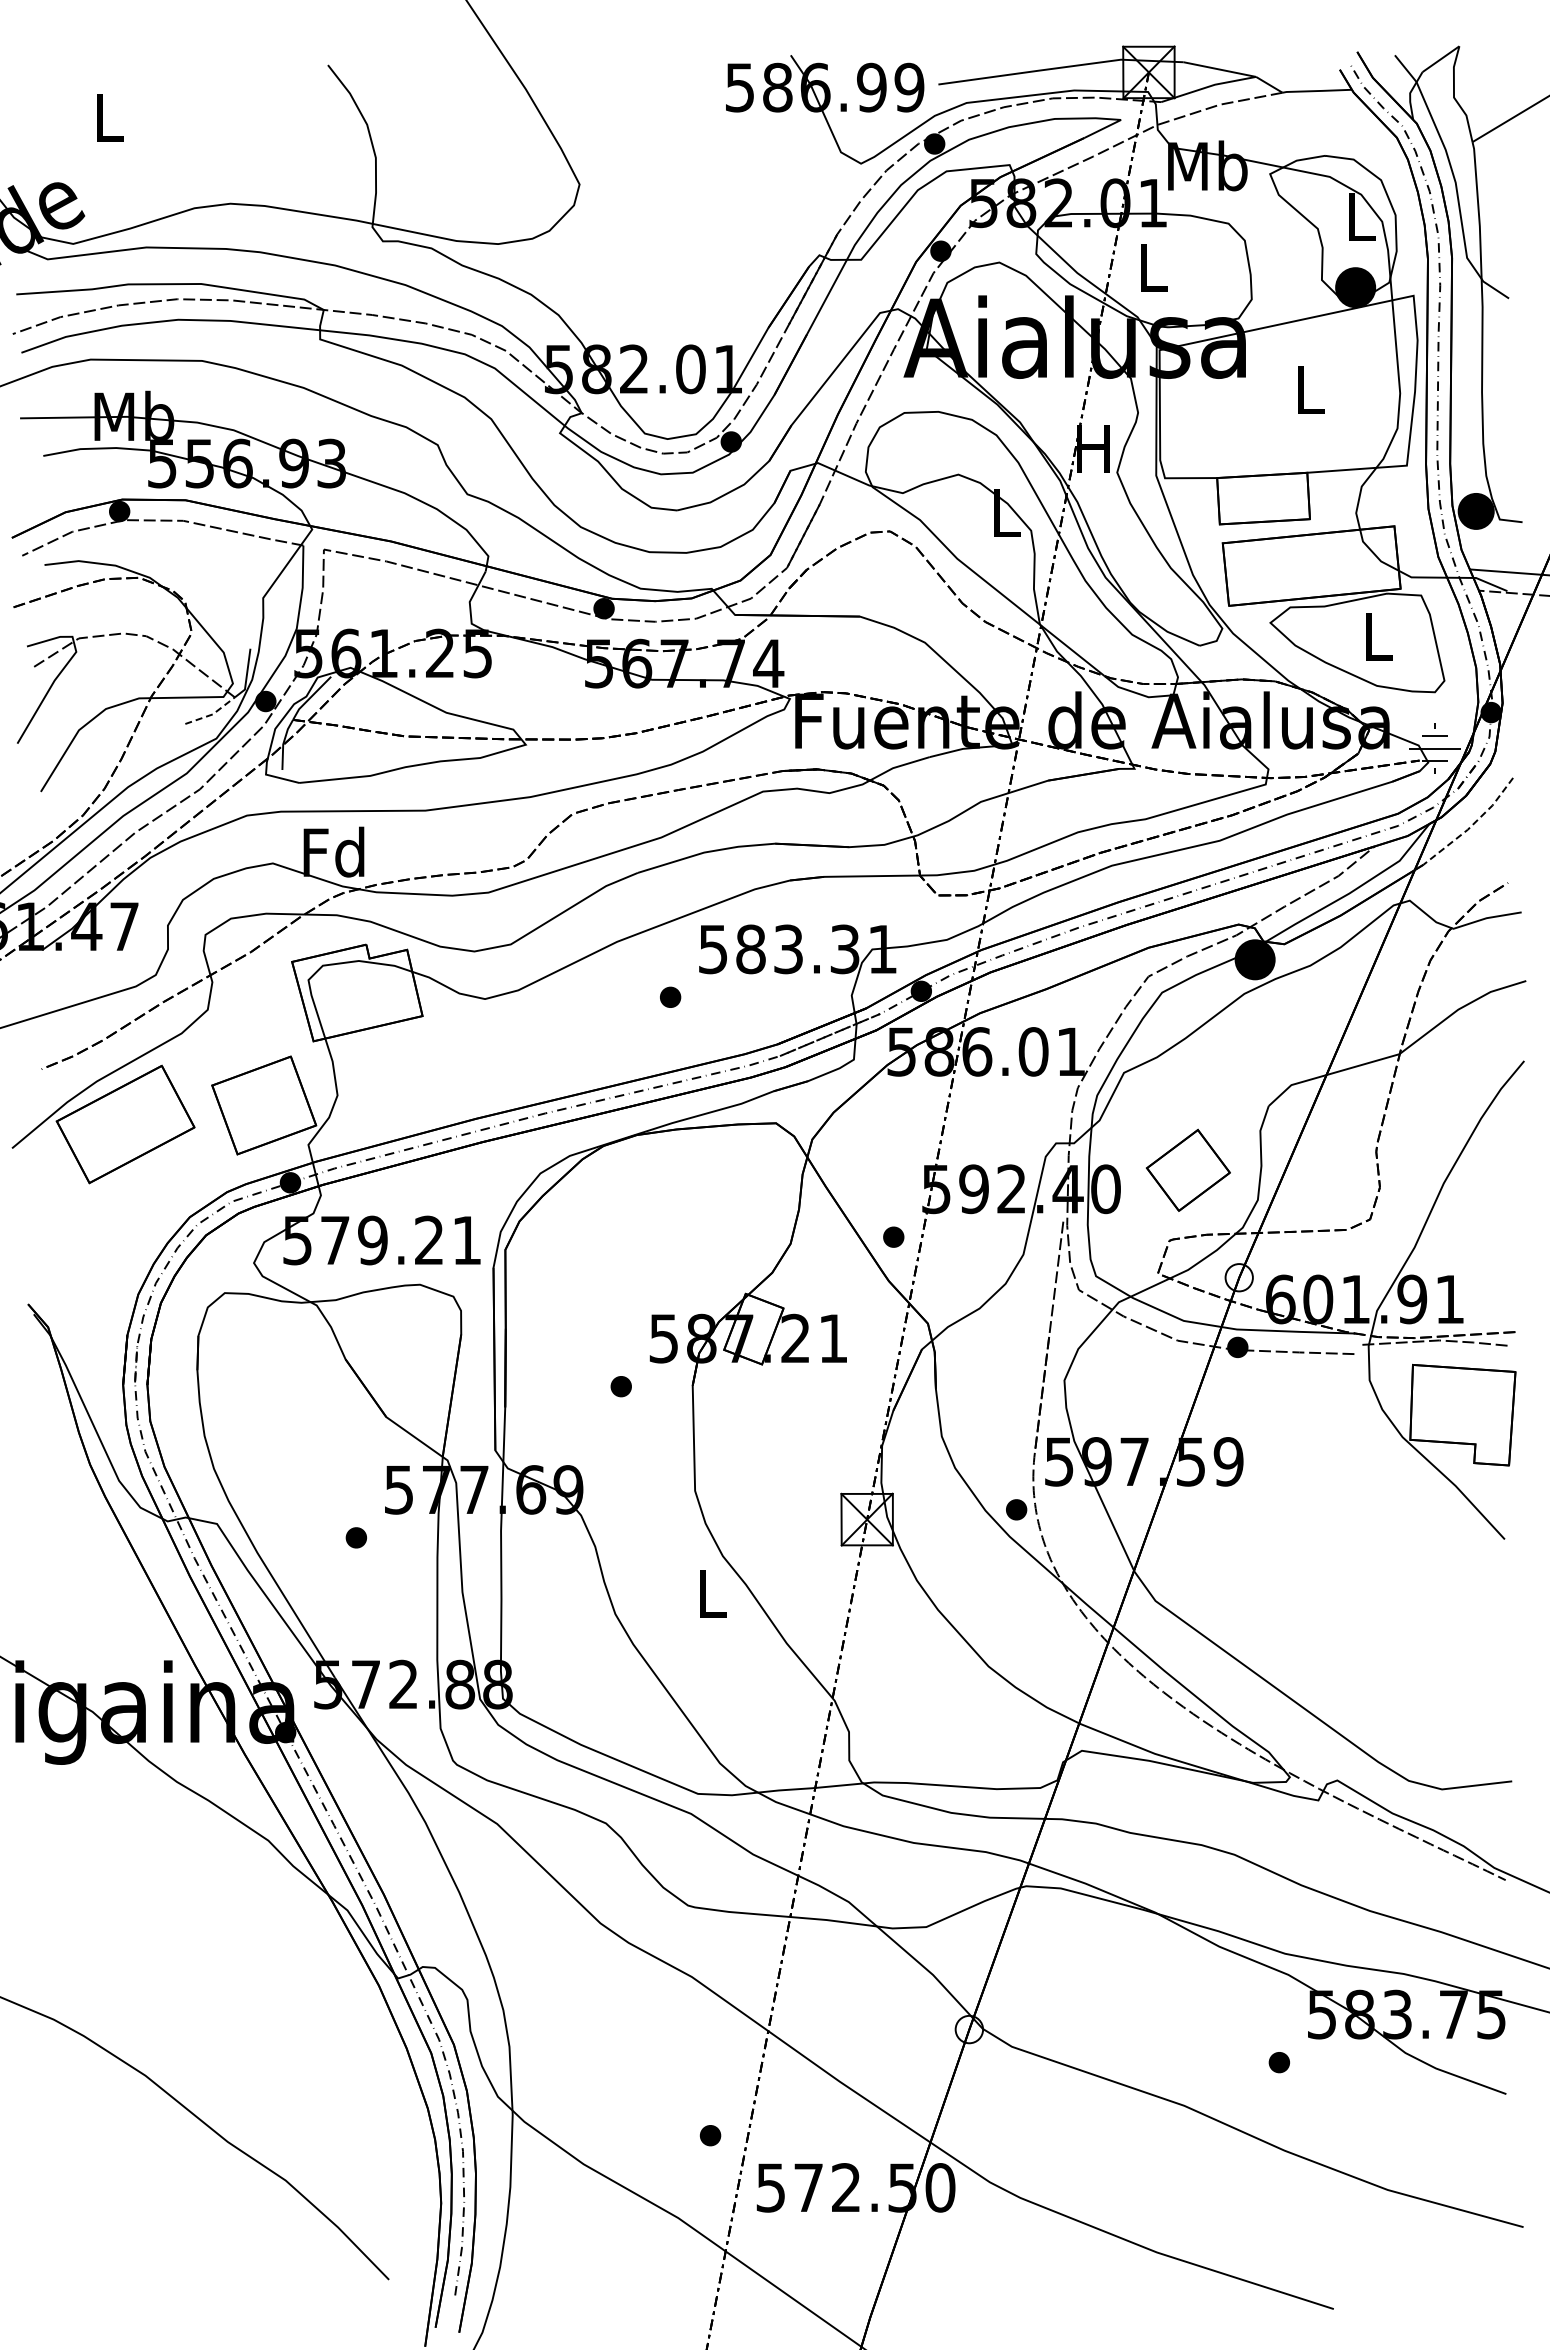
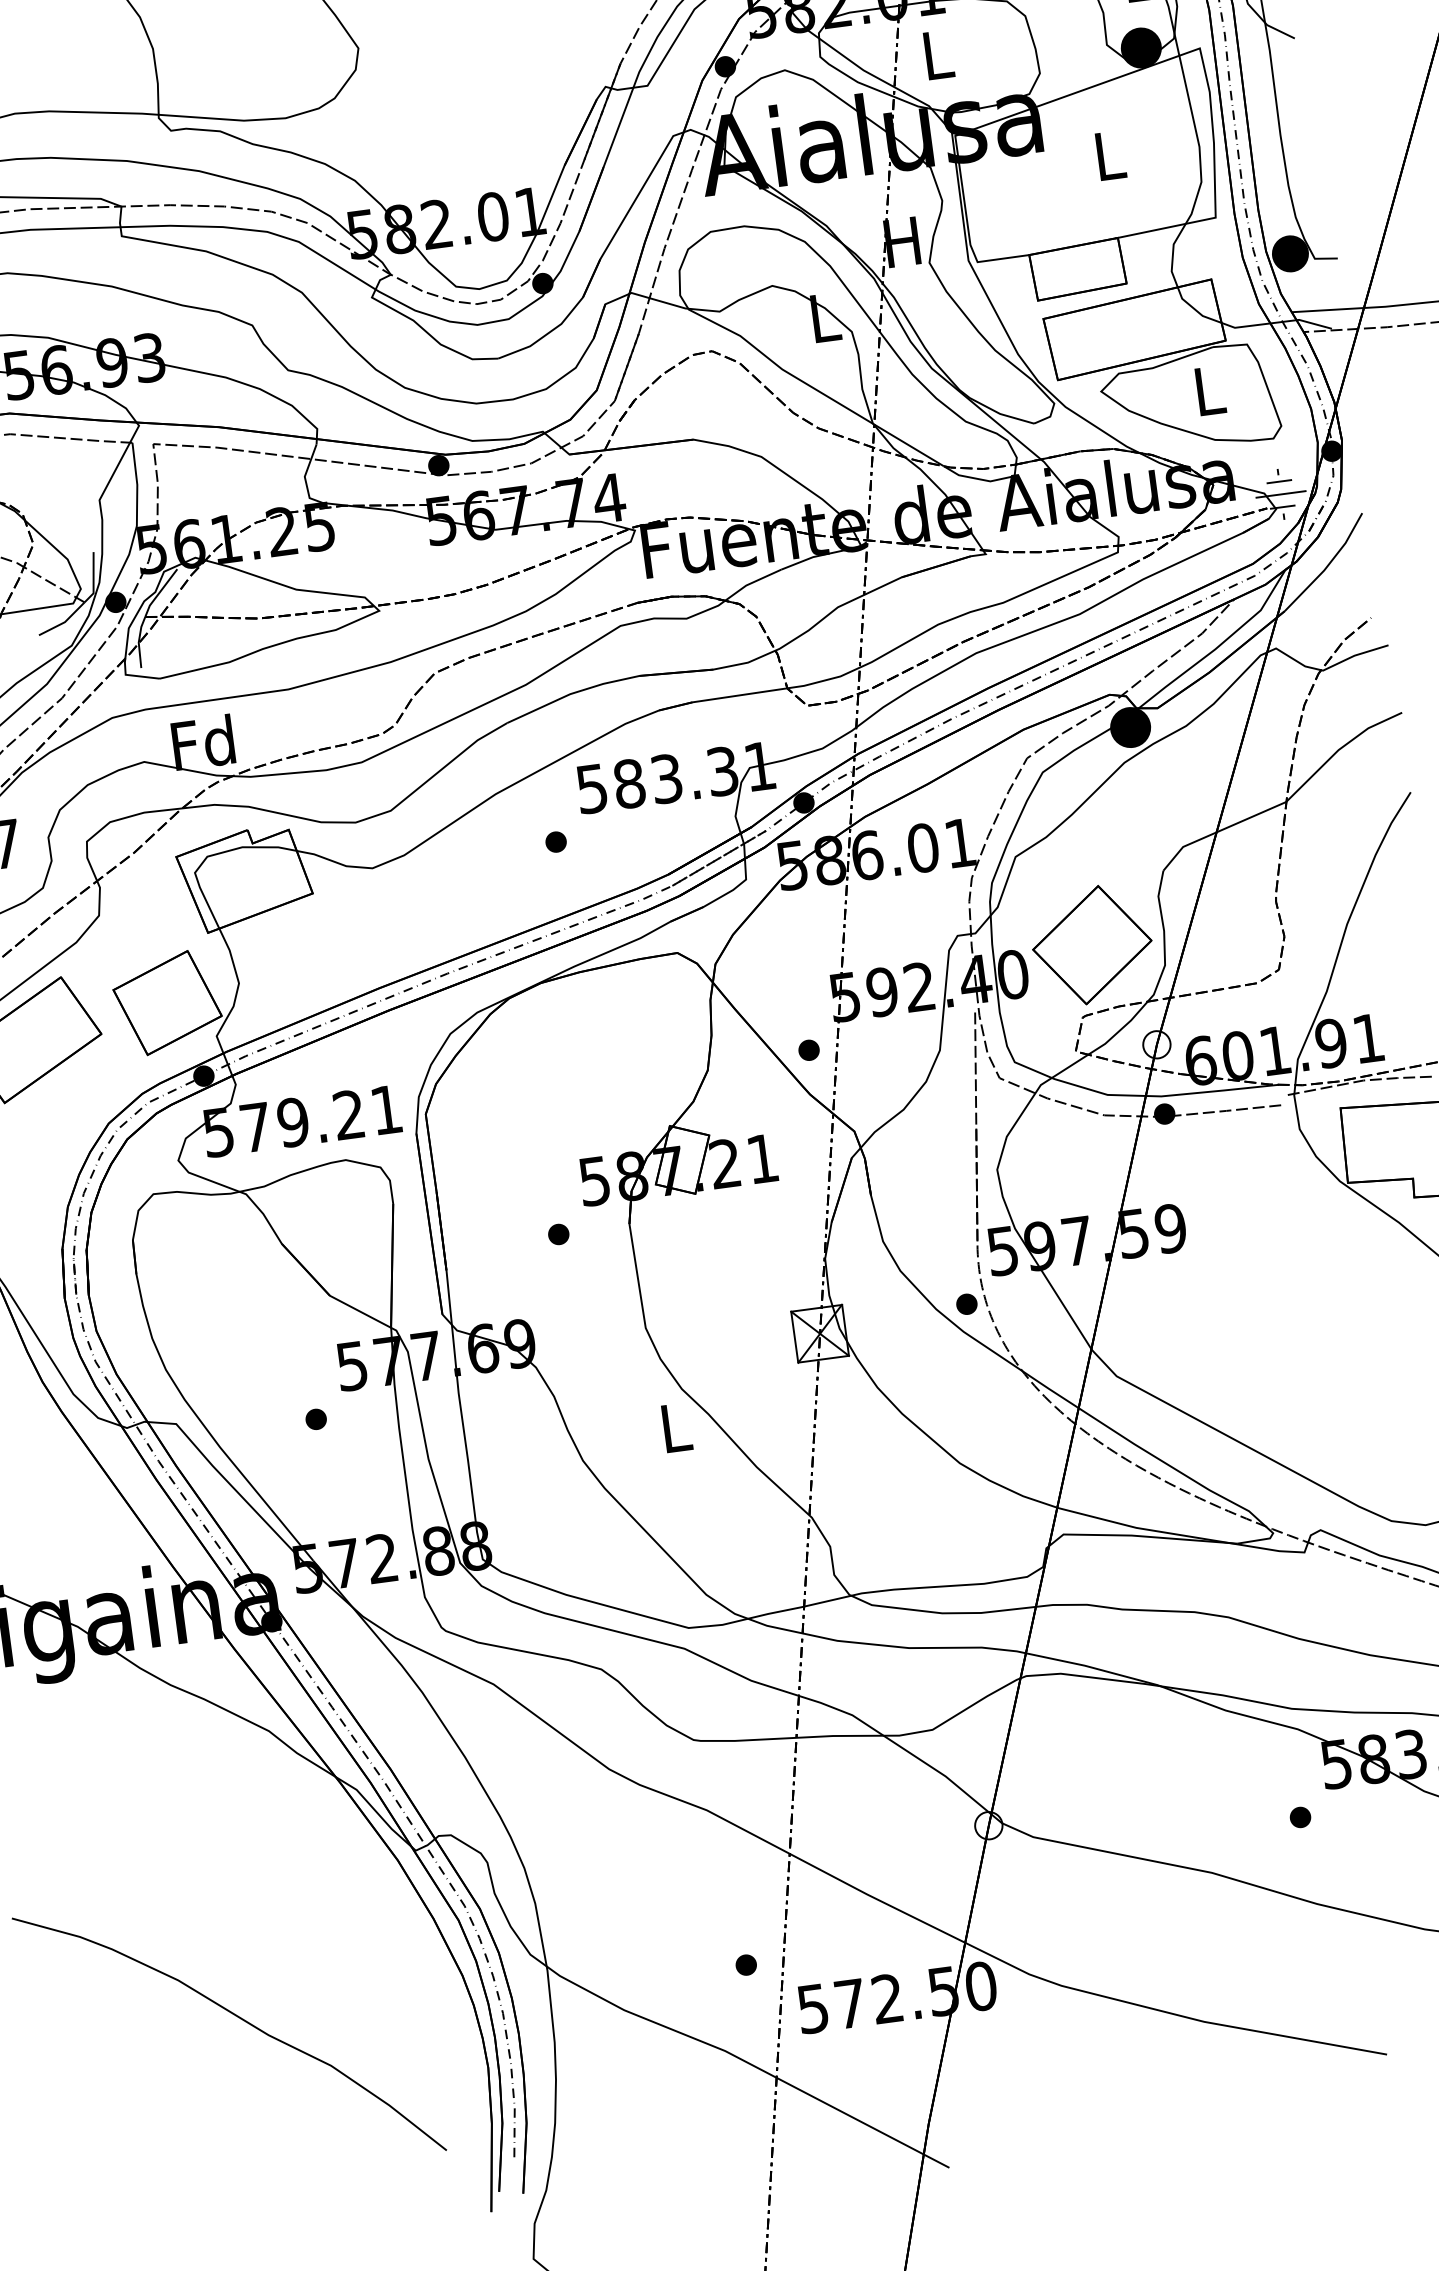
line: (212, 714) -> (64, 622), dashed -> solid
line: (1472, 825) -> (1328, 565), dashed -> solid
part: (1188, 1170) -> (1092, 945), size x1.43

